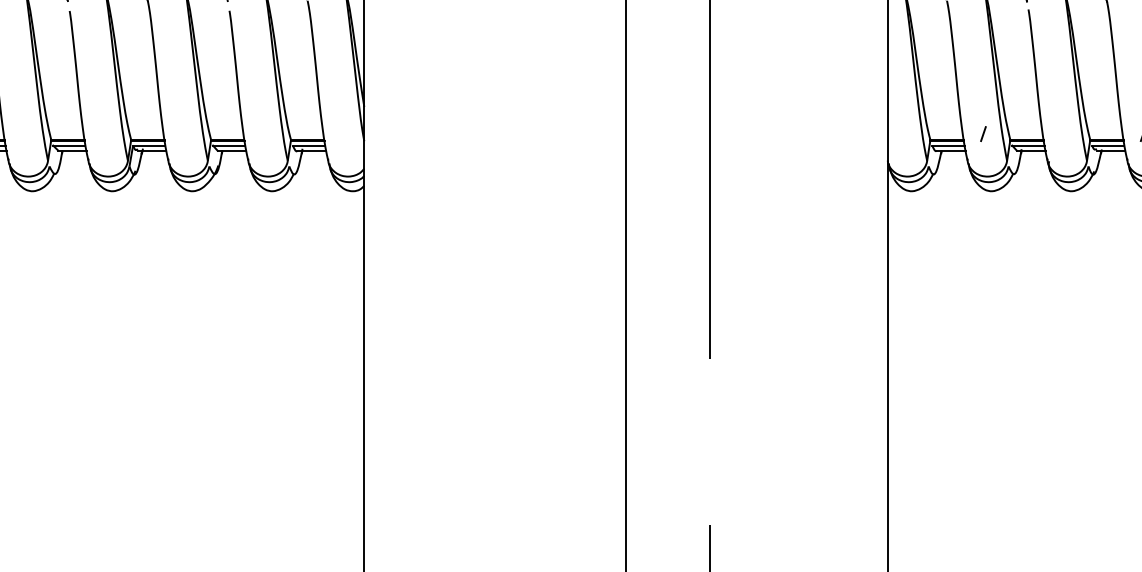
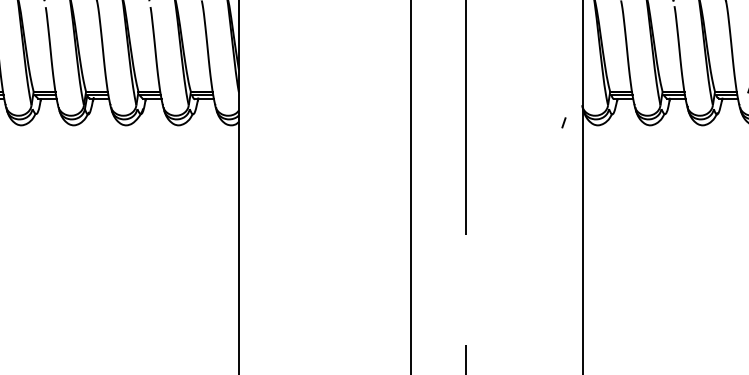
line: (982, 133) -> (563, 122), moved

